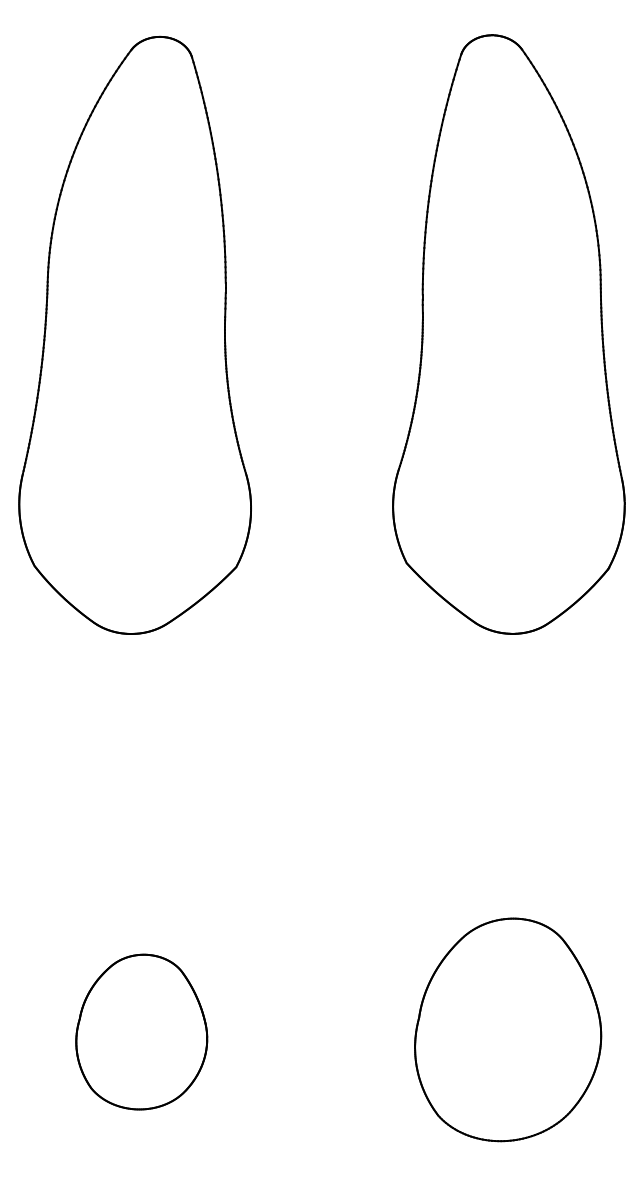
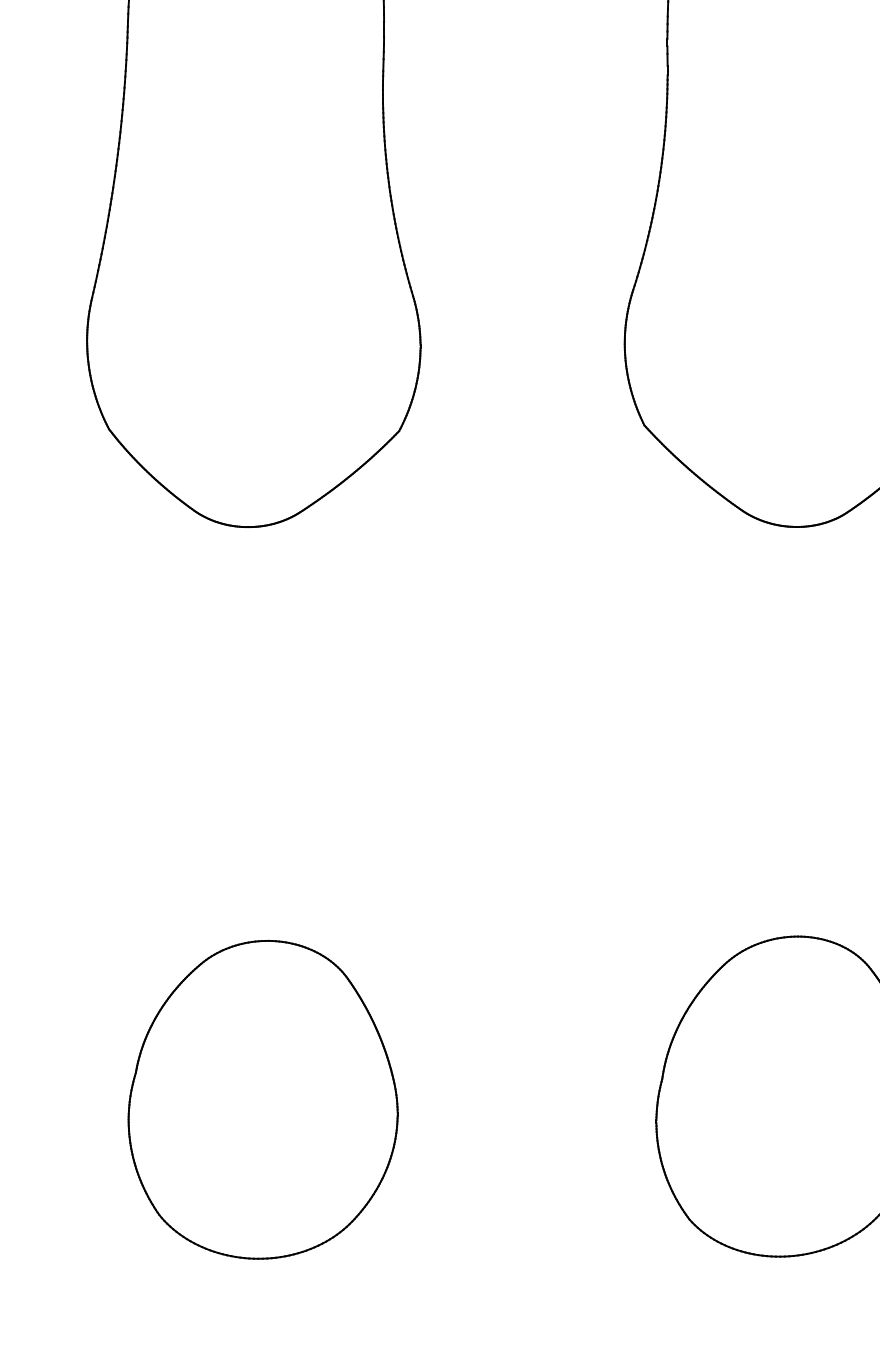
part: (141, 1031) -> (262, 1098), size x1.43

